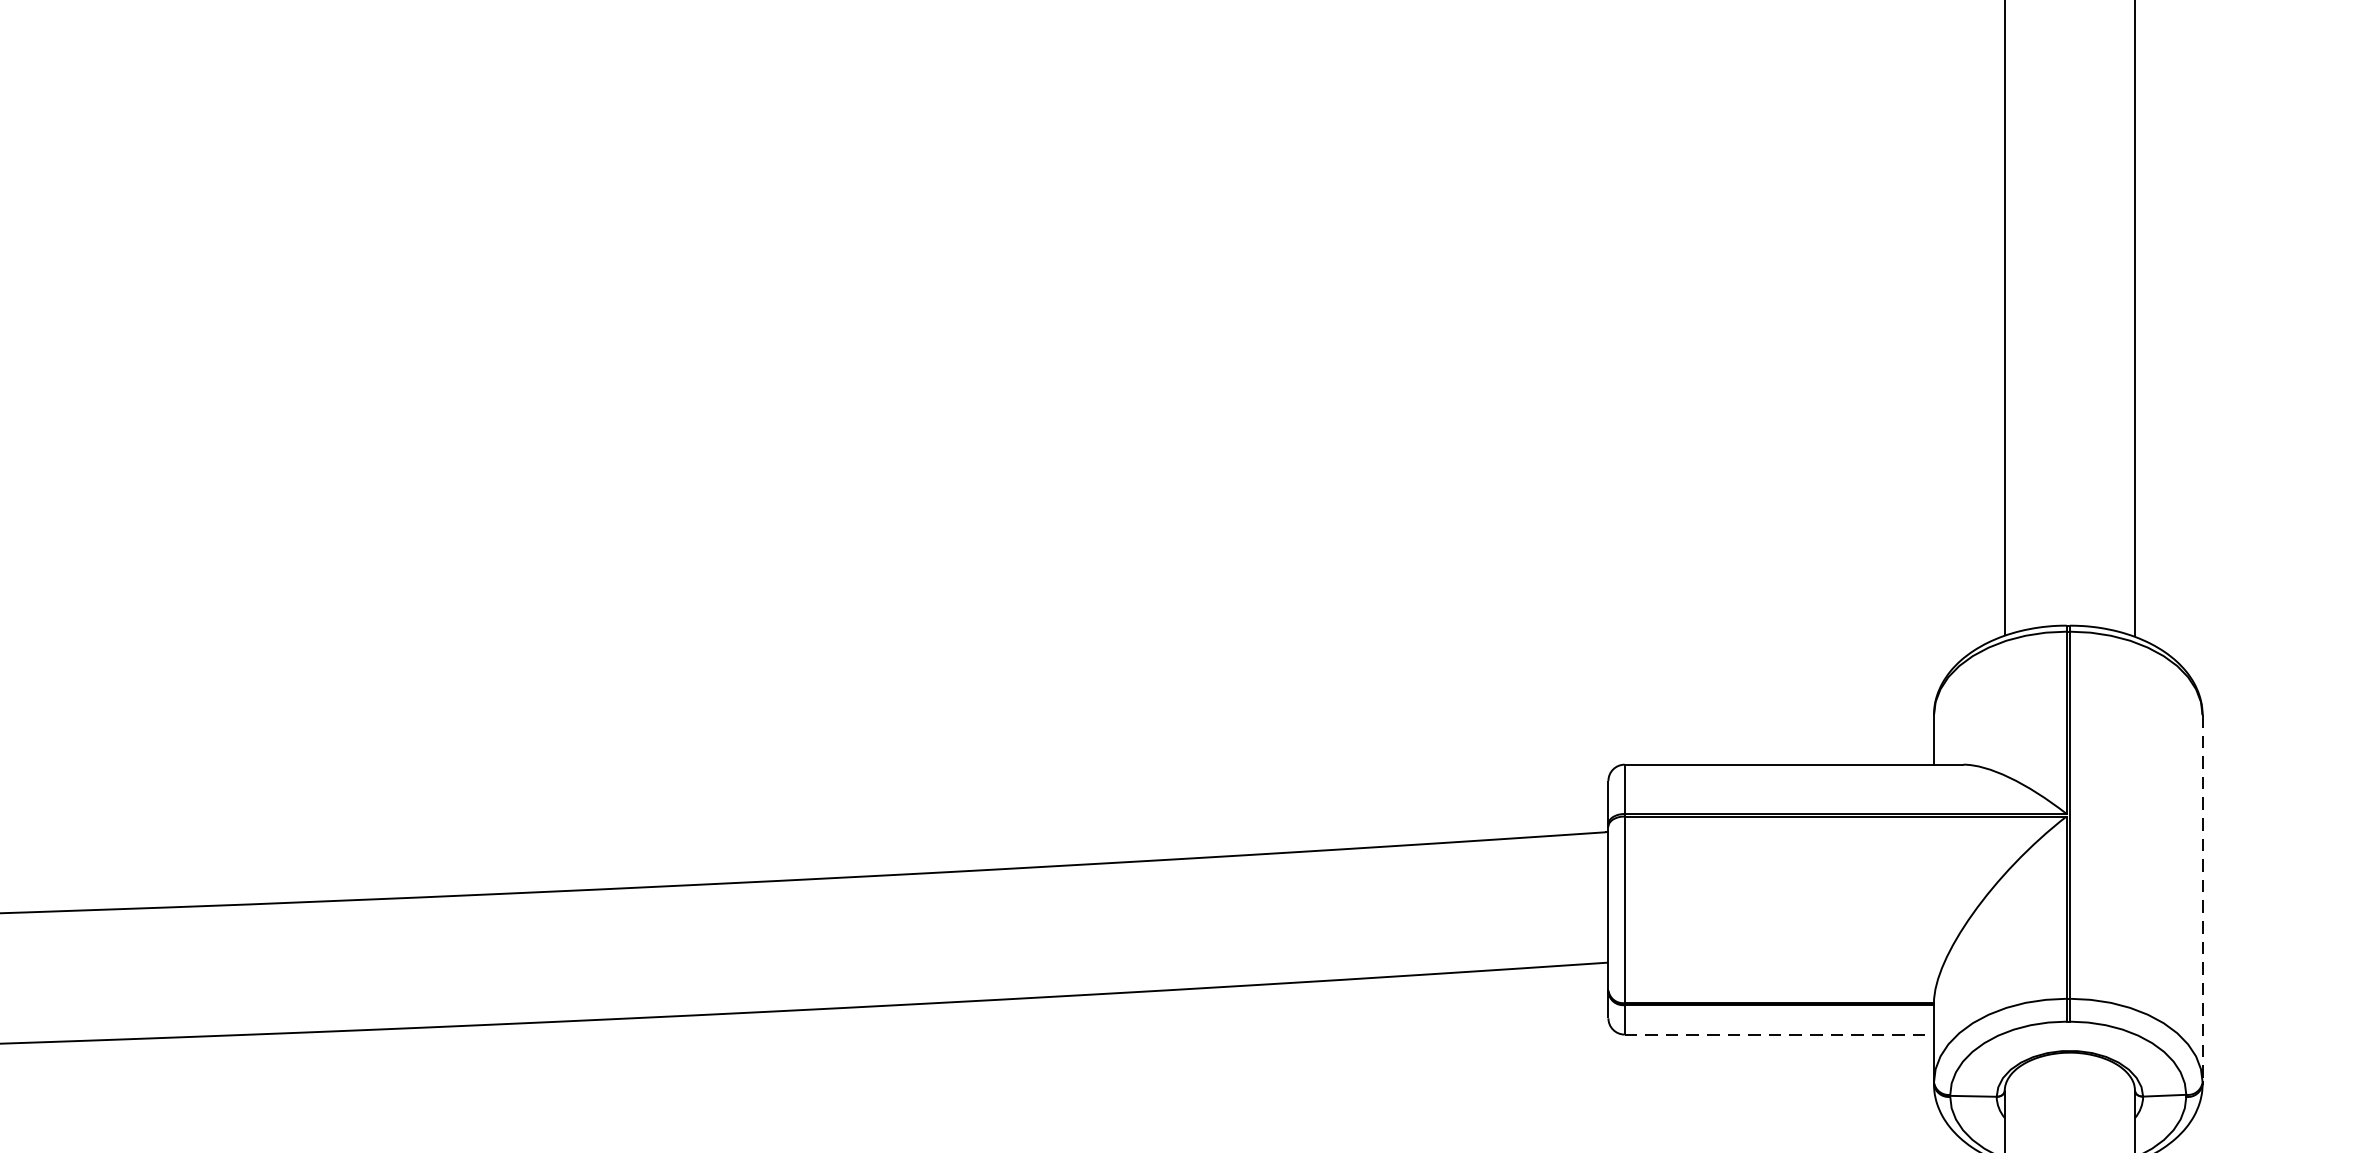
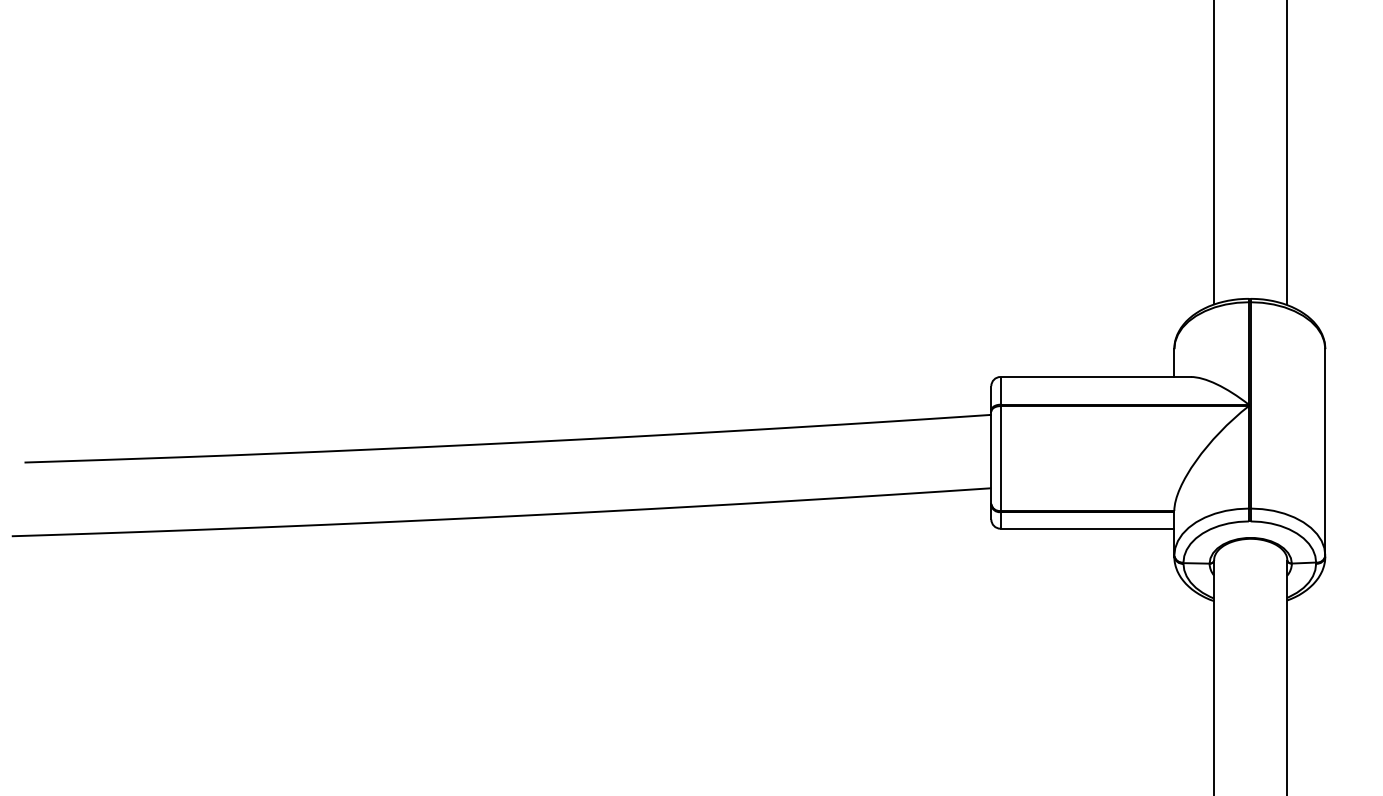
line: (2202, 899) -> (1325, 452), dashed -> solid
line: (1779, 1034) -> (1087, 528), dashed -> solid

